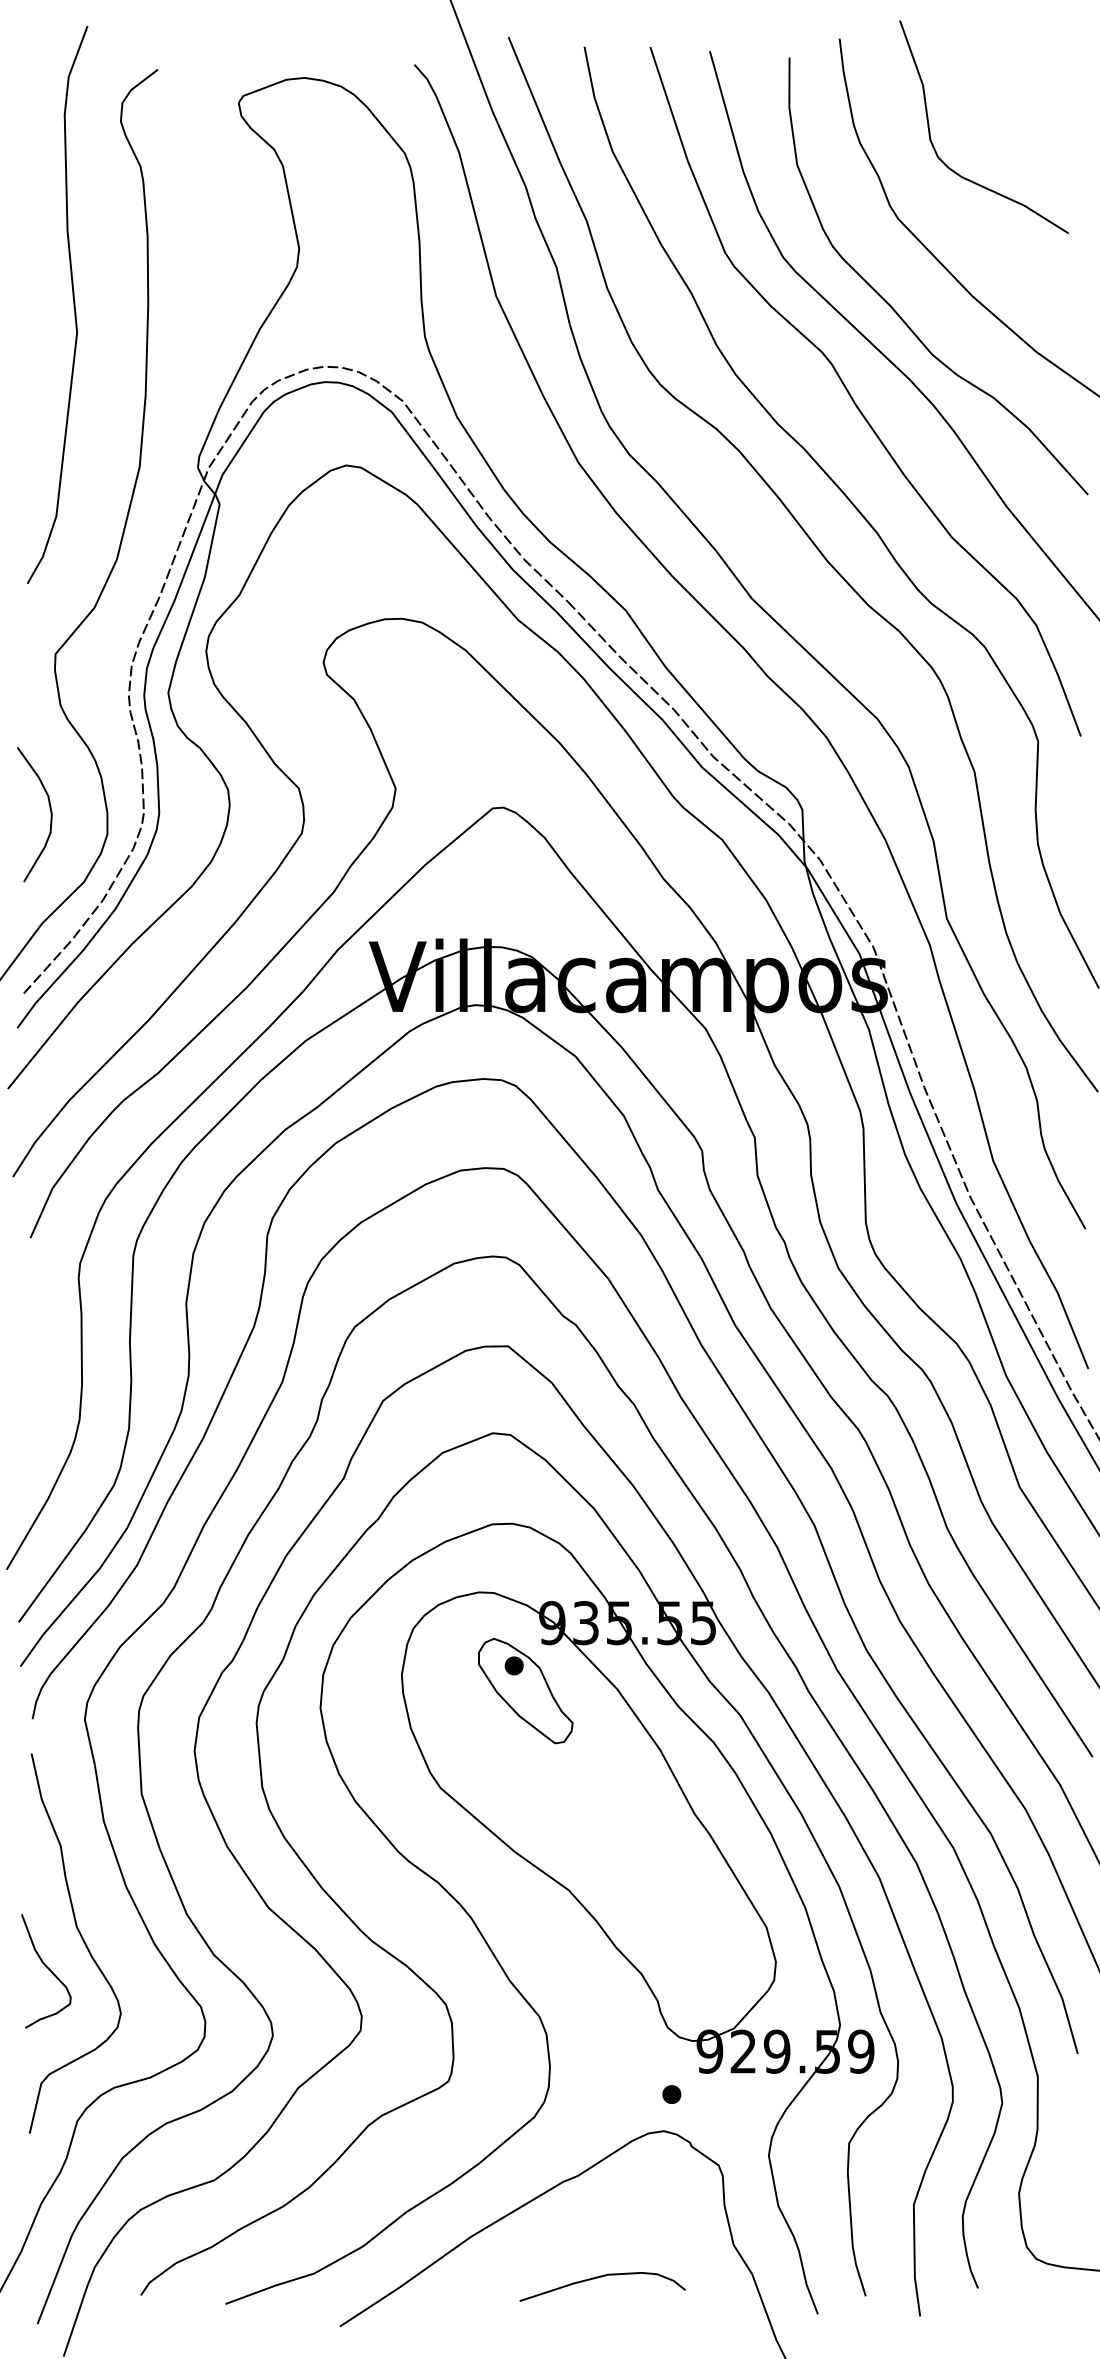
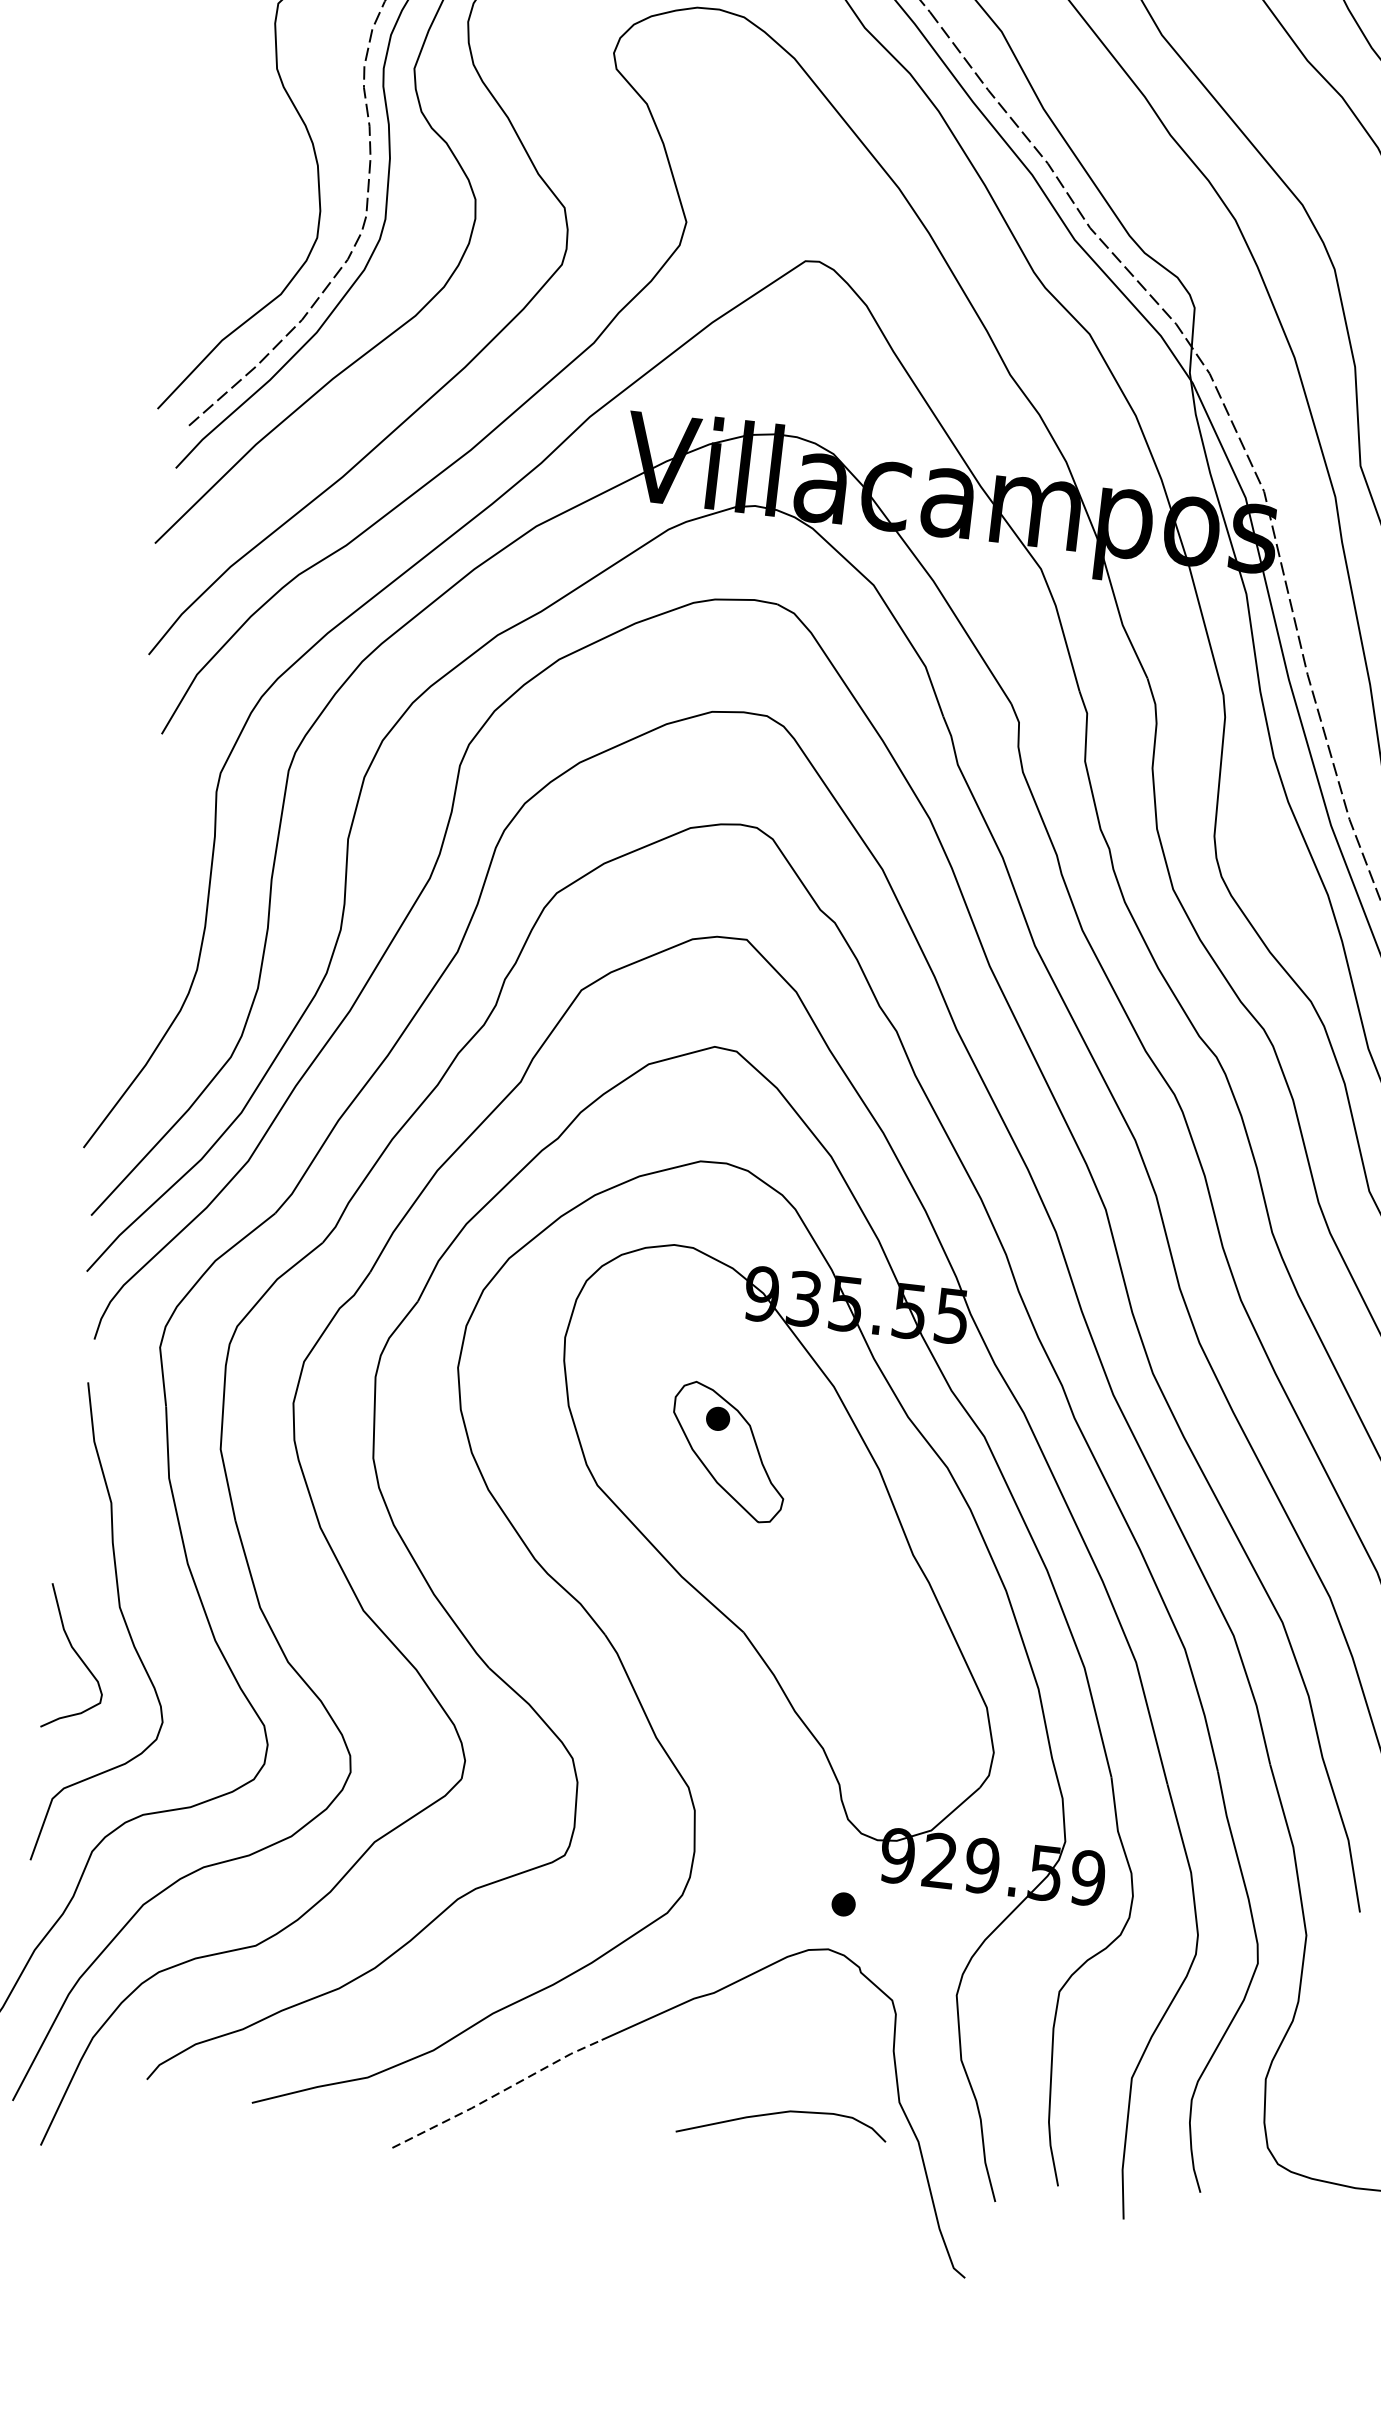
curve: (50, 814) -> (248, 204), removed
part: (525, 1691) -> (728, 1452), moved
line: (417, 2275) -> (497, 2094), solid -> dashed
curve: (598, 2278) -> (778, 2114), moved

